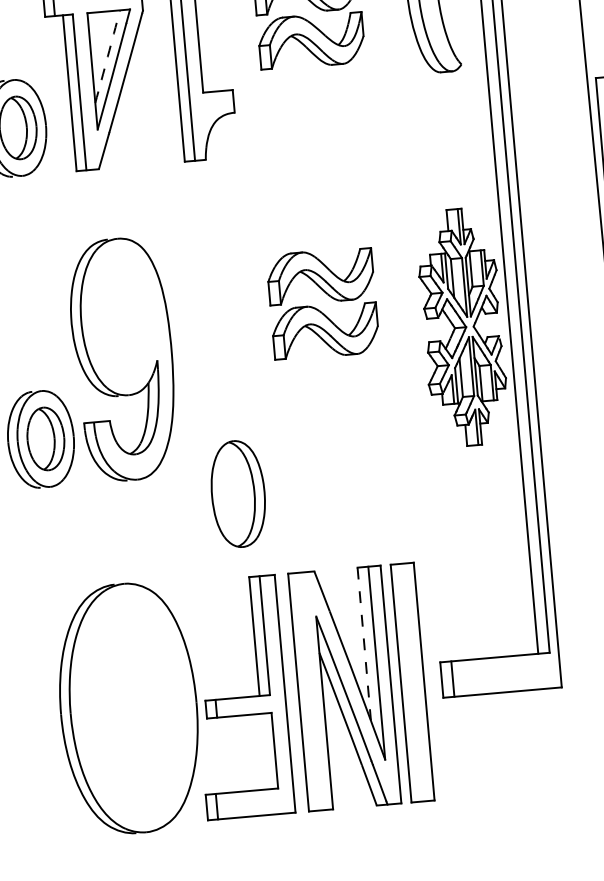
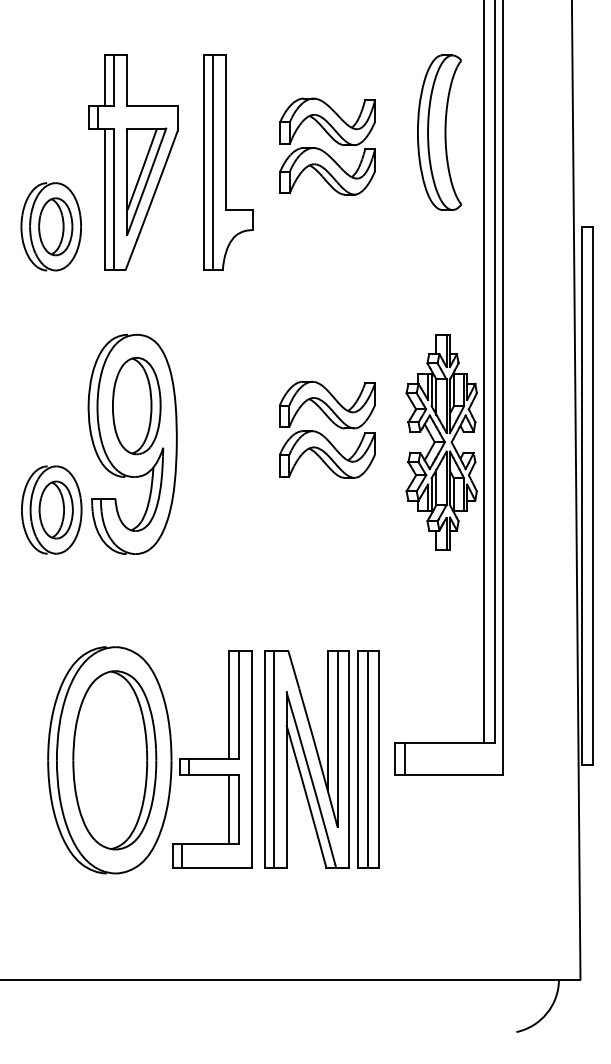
arc: (107, 56) -> (142, 169), dashed -> solid
part: (319, 309) -> (323, 434), moved
part: (238, 494) -> (136, 406), moved
line: (364, 643) -> (327, 720), dashed -> solid
line: (411, 682) -> (367, 759), added
line: (309, 691) -> (274, 759), added
part: (133, 708) -> (114, 760), added
line: (264, 751) -> (229, 809), added

